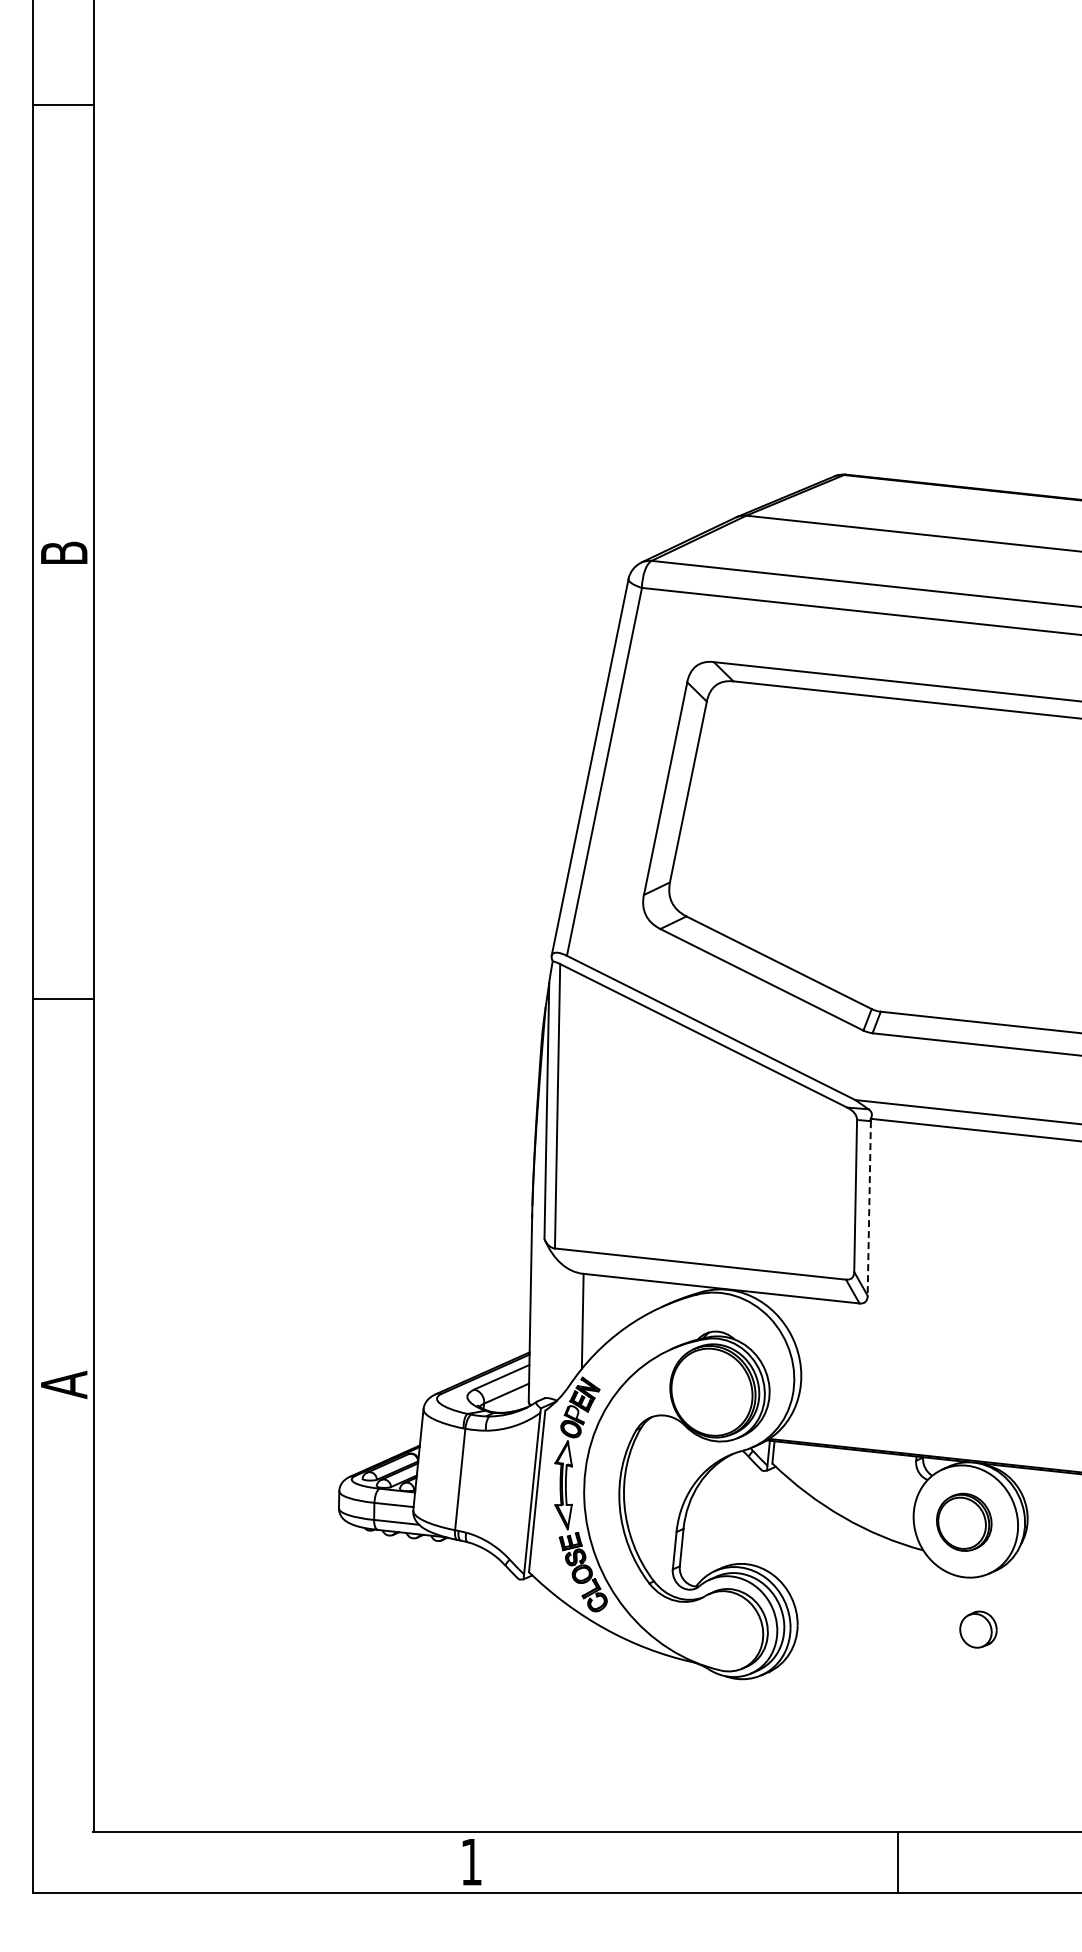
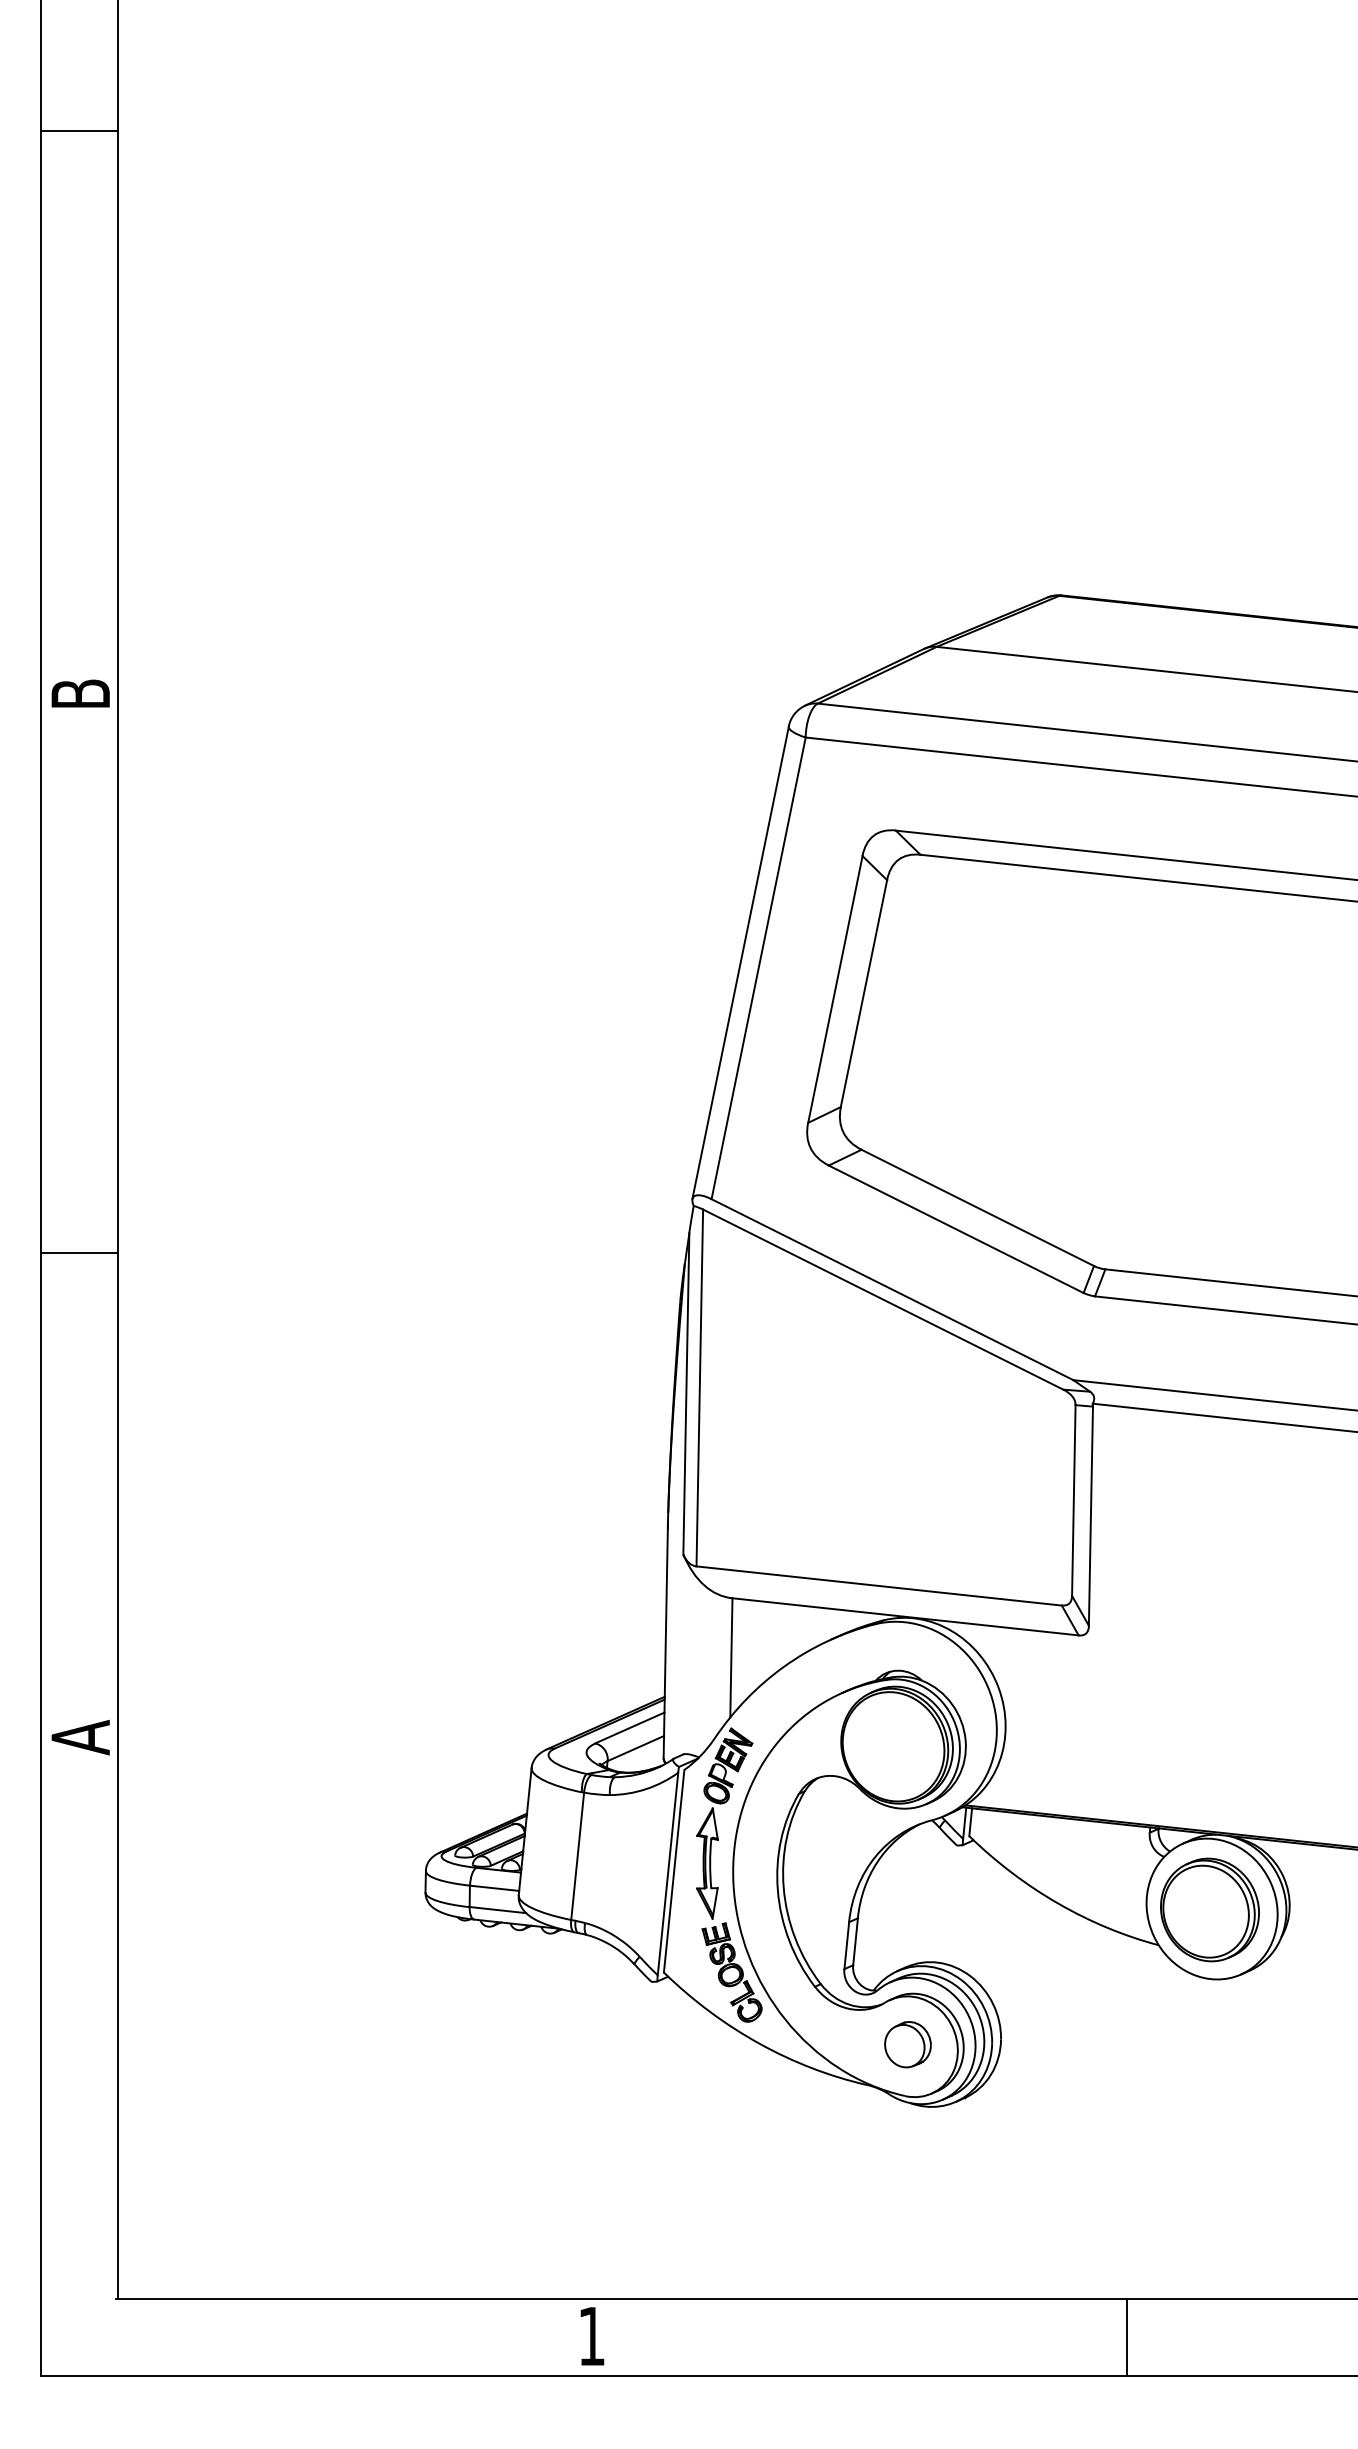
line: (869, 1208) -> (1091, 1516), dashed -> solid
part: (964, 1522) -> (1210, 1910), size x1.43
part: (978, 1629) -> (908, 2044), moved

